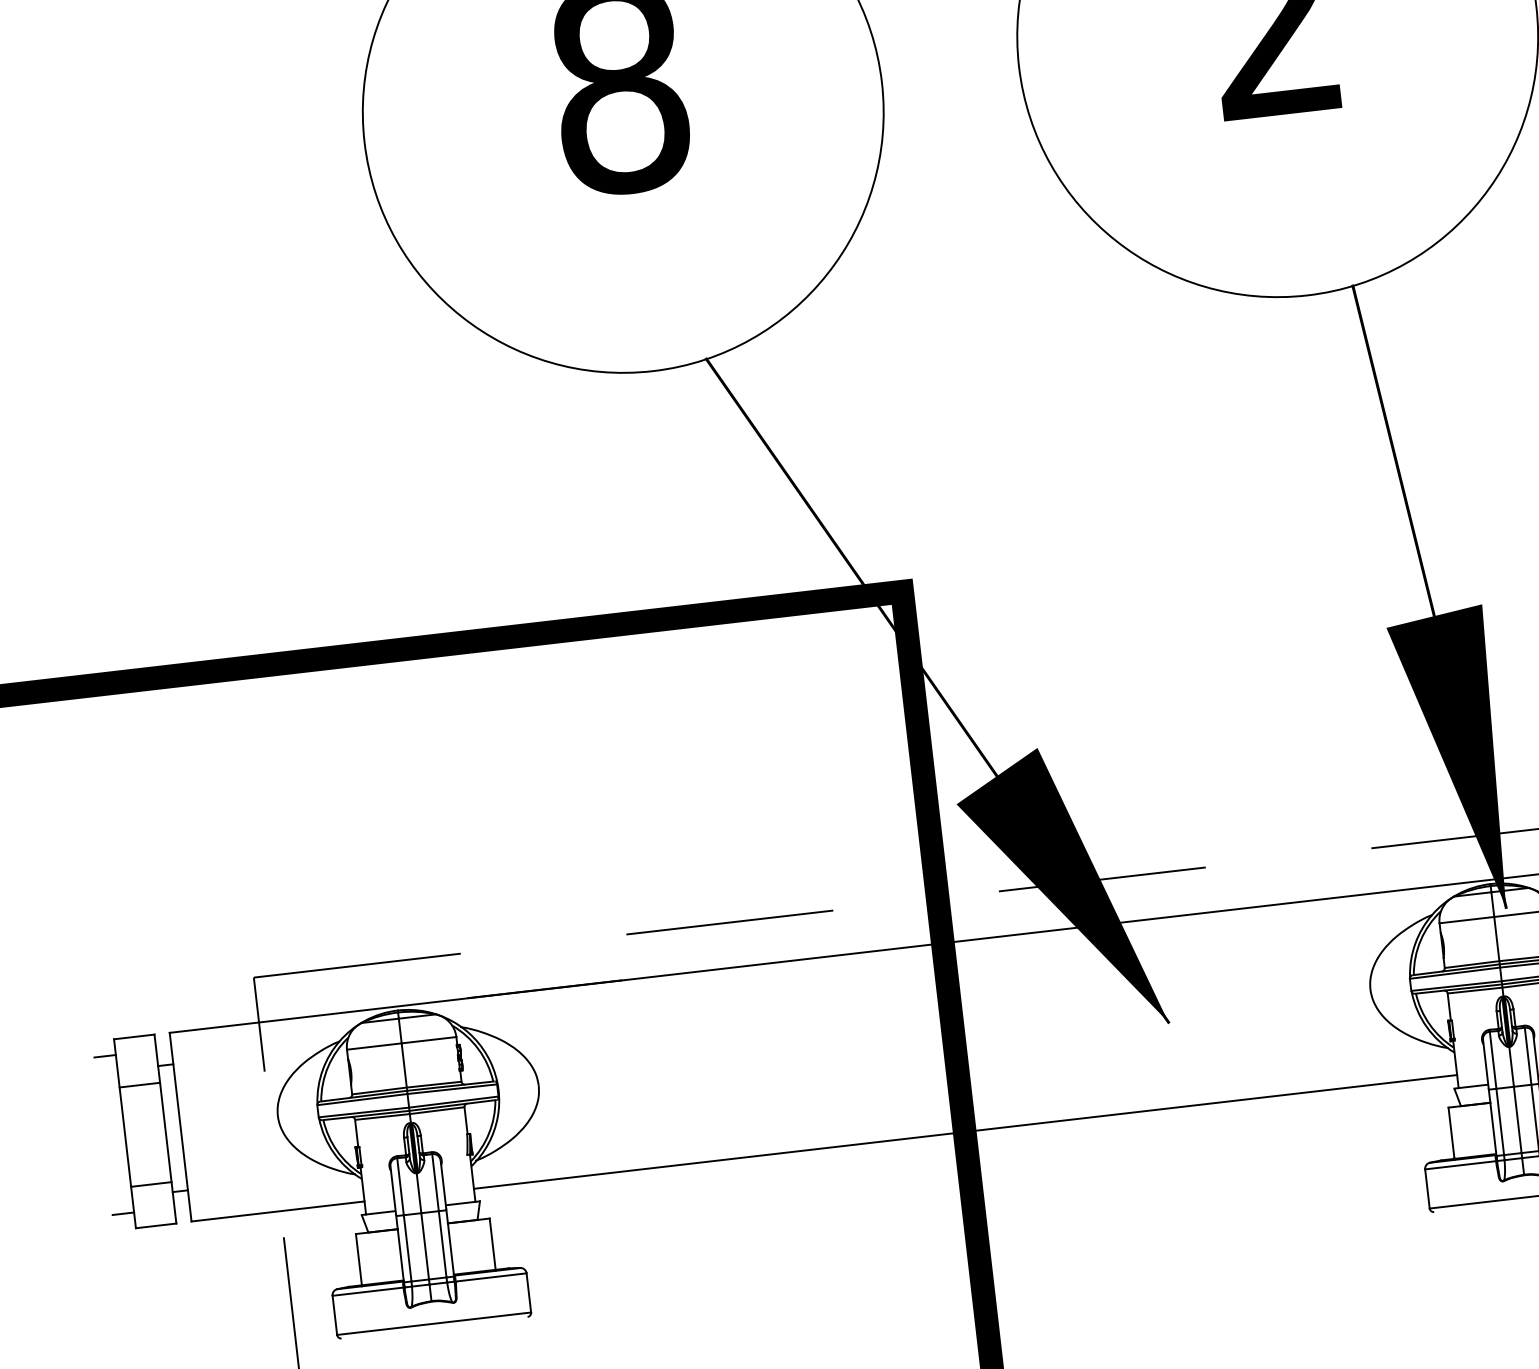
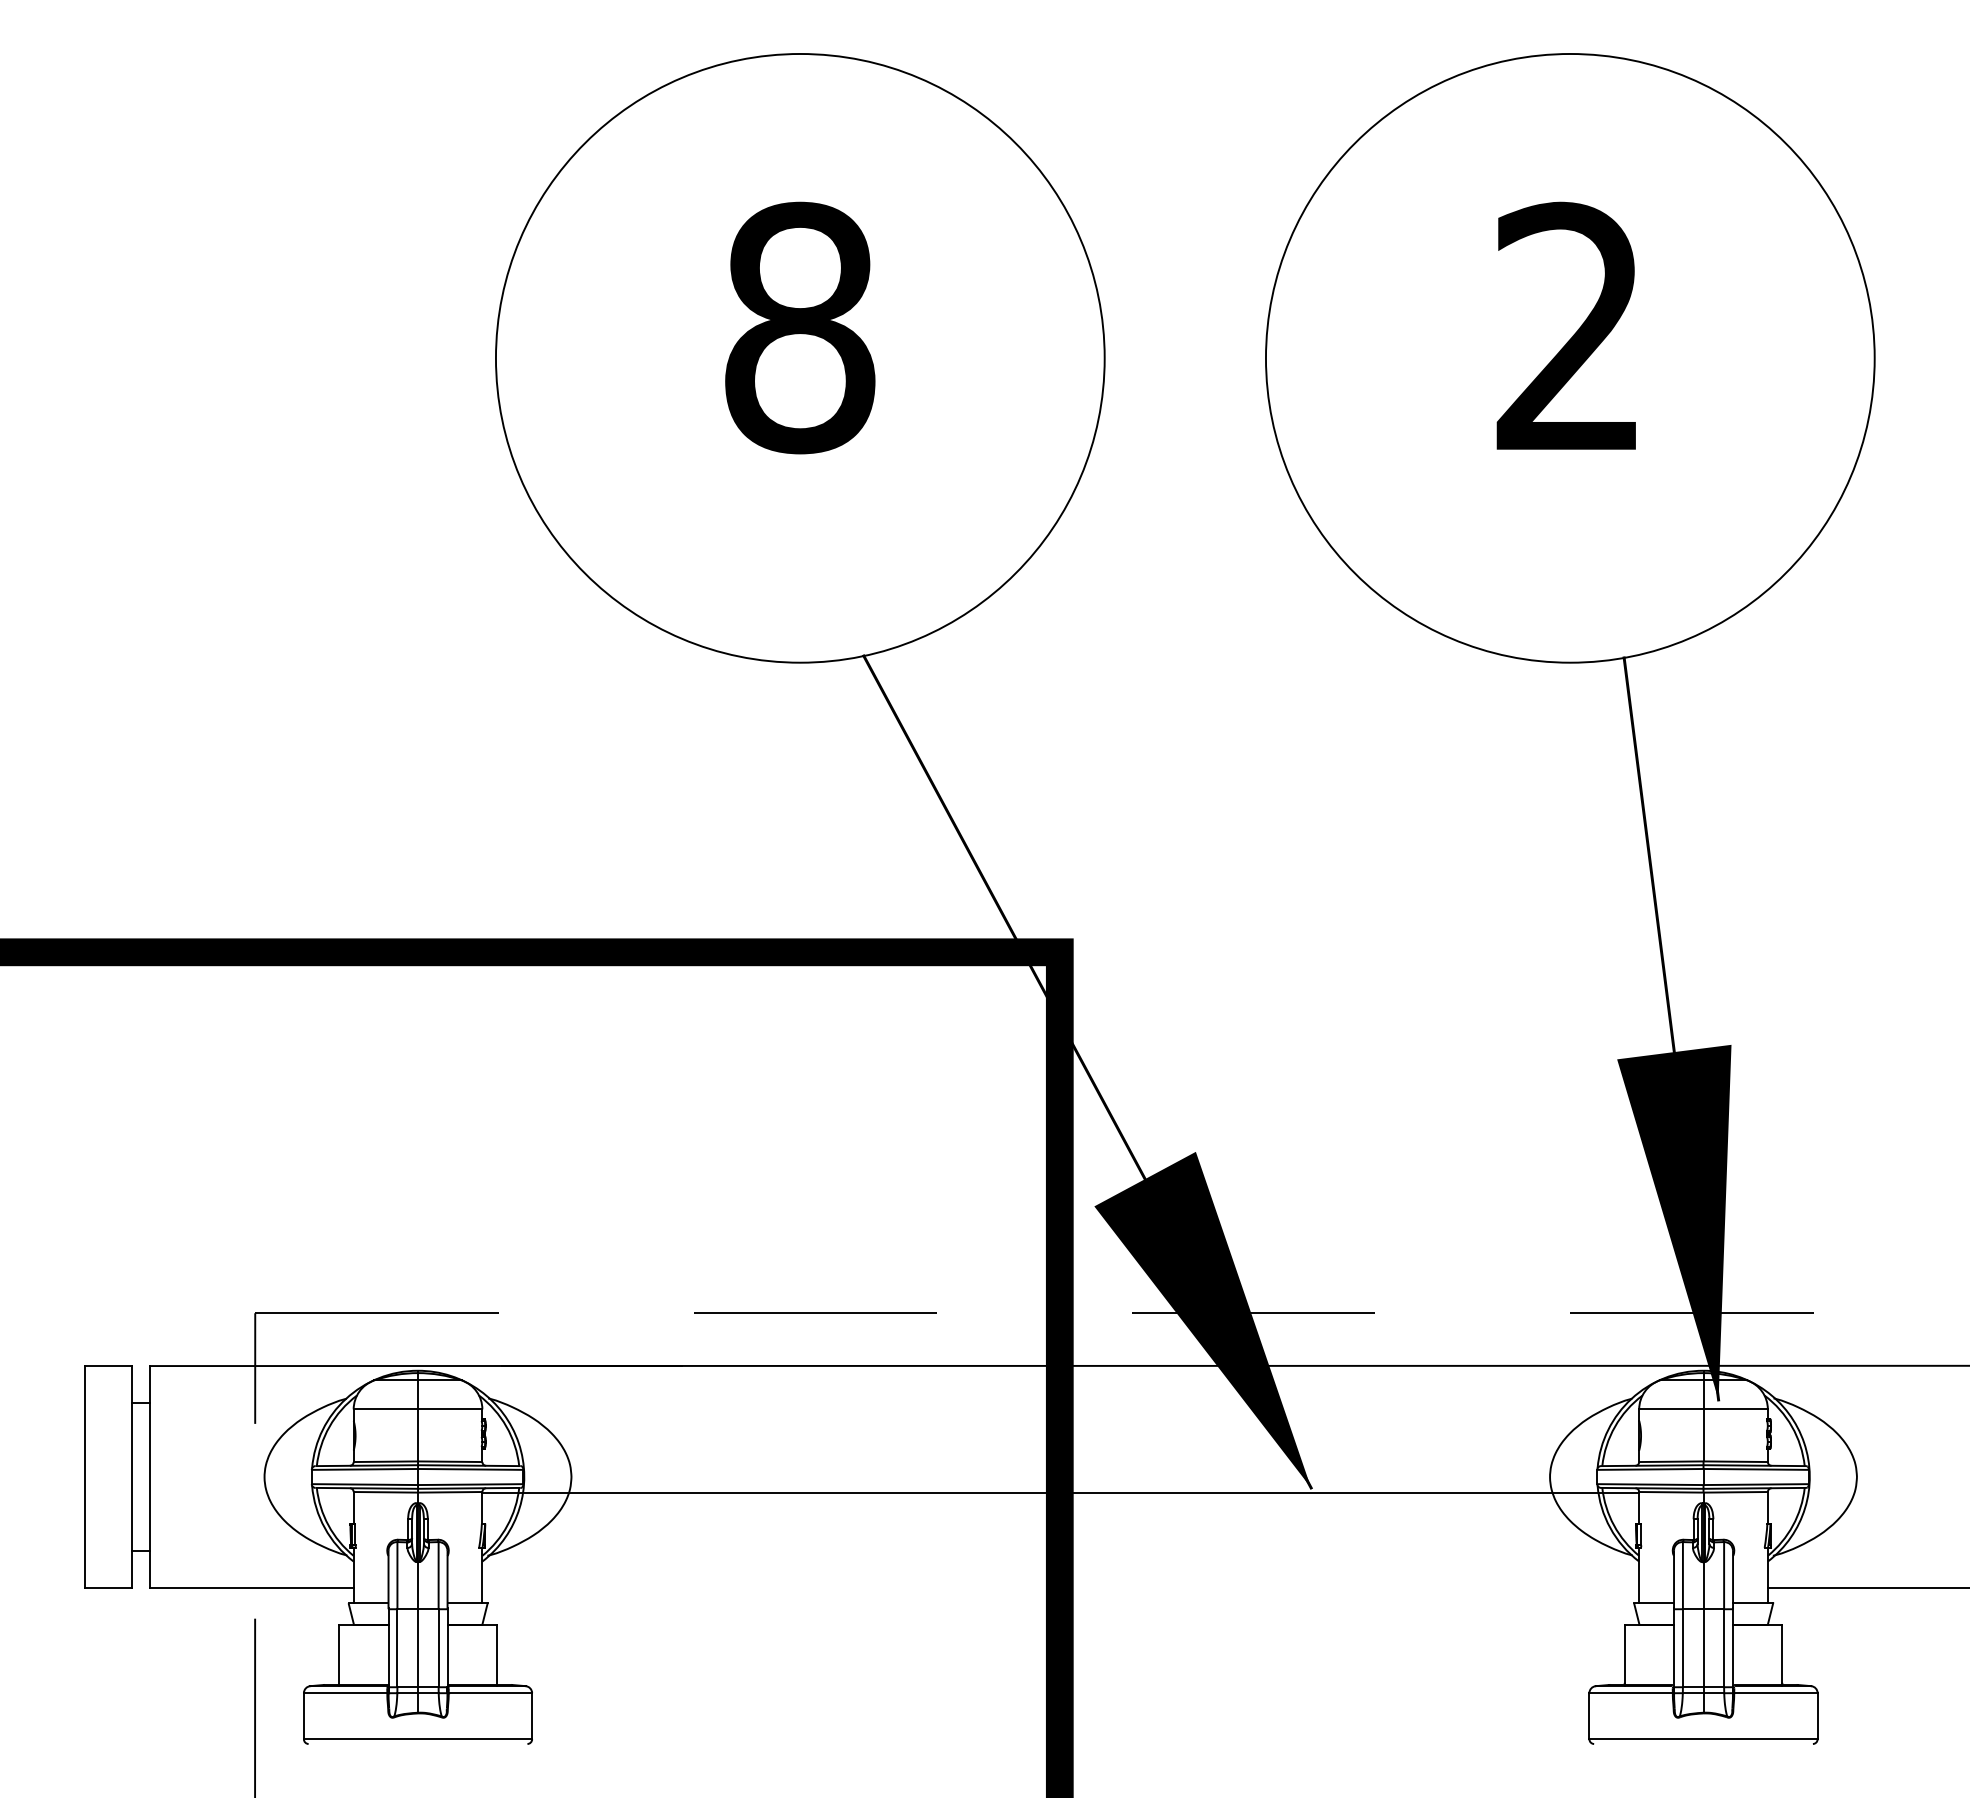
line: (104, 1056) -> (71, 1384), removed
line: (139, 1084) -> (108, 1422), removed
line: (965, 1131) -> (1060, 1492), moved
line: (151, 1184) -> (108, 1539), removed
line: (122, 1213) -> (71, 1569), removed

